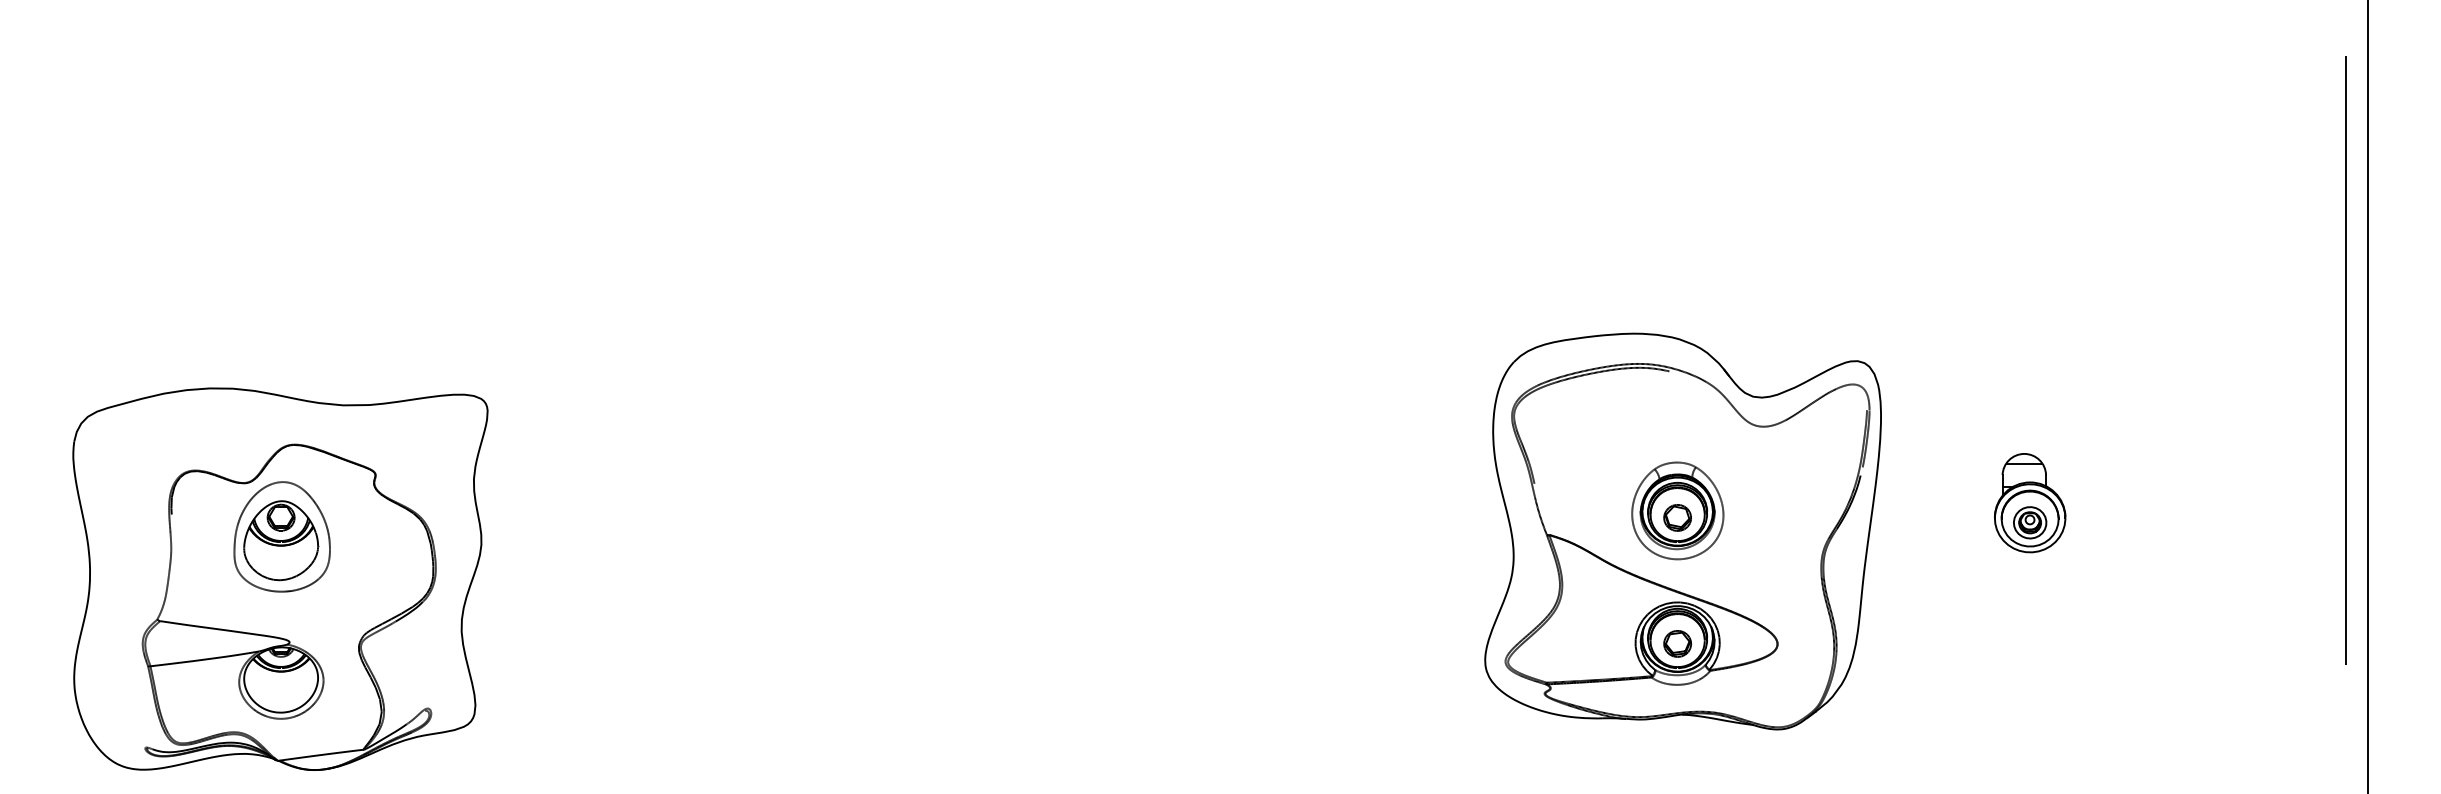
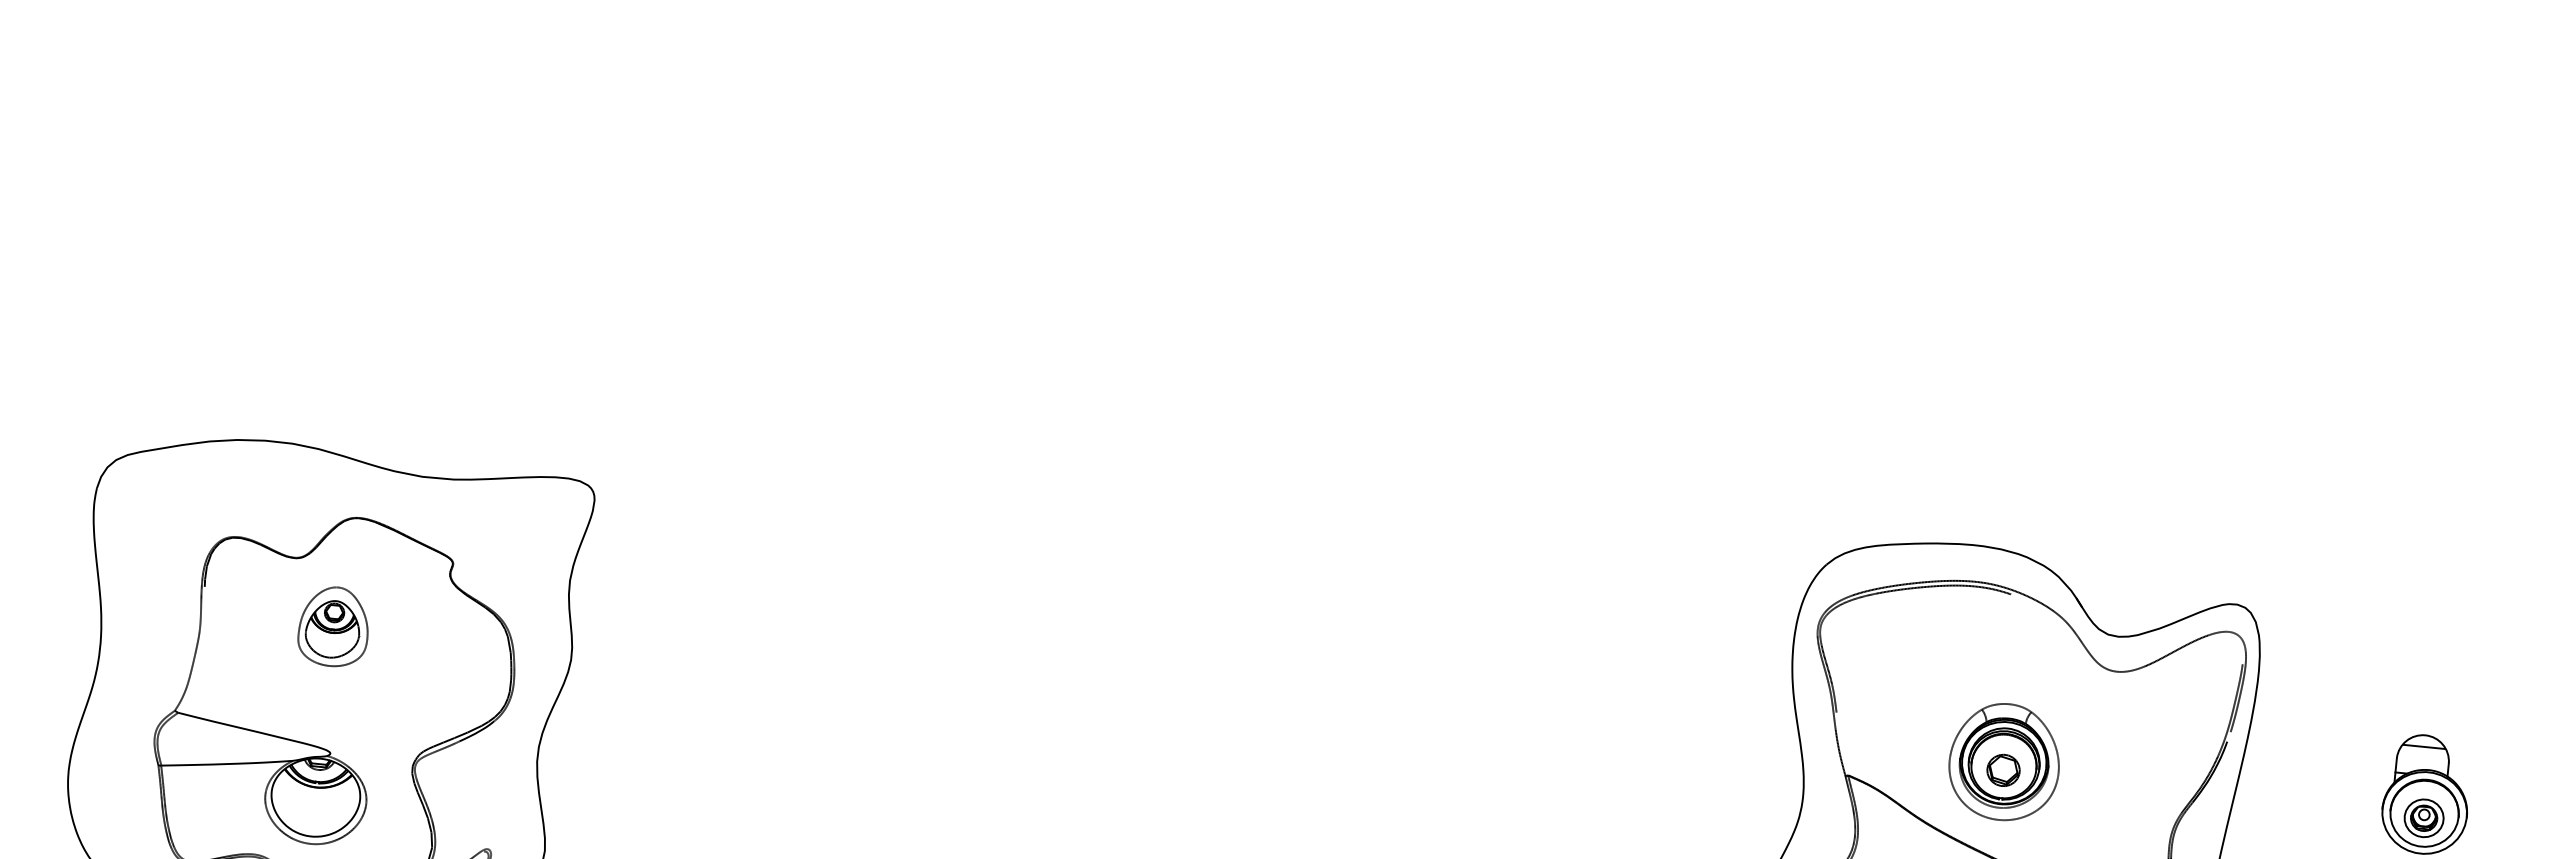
part: (281, 536) -> (333, 626), size x0.6

